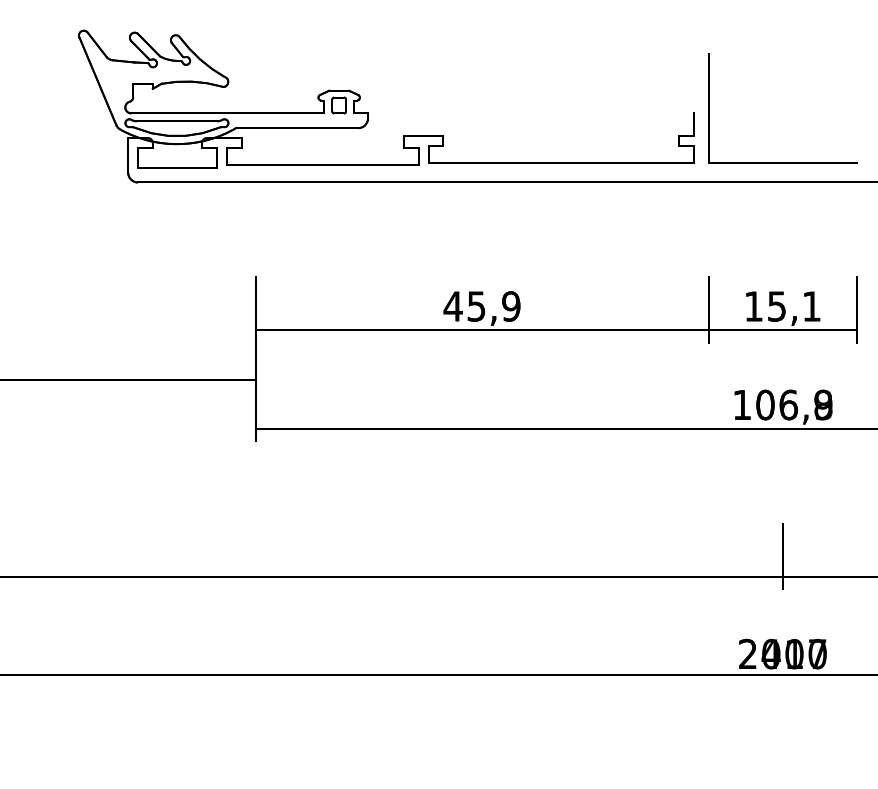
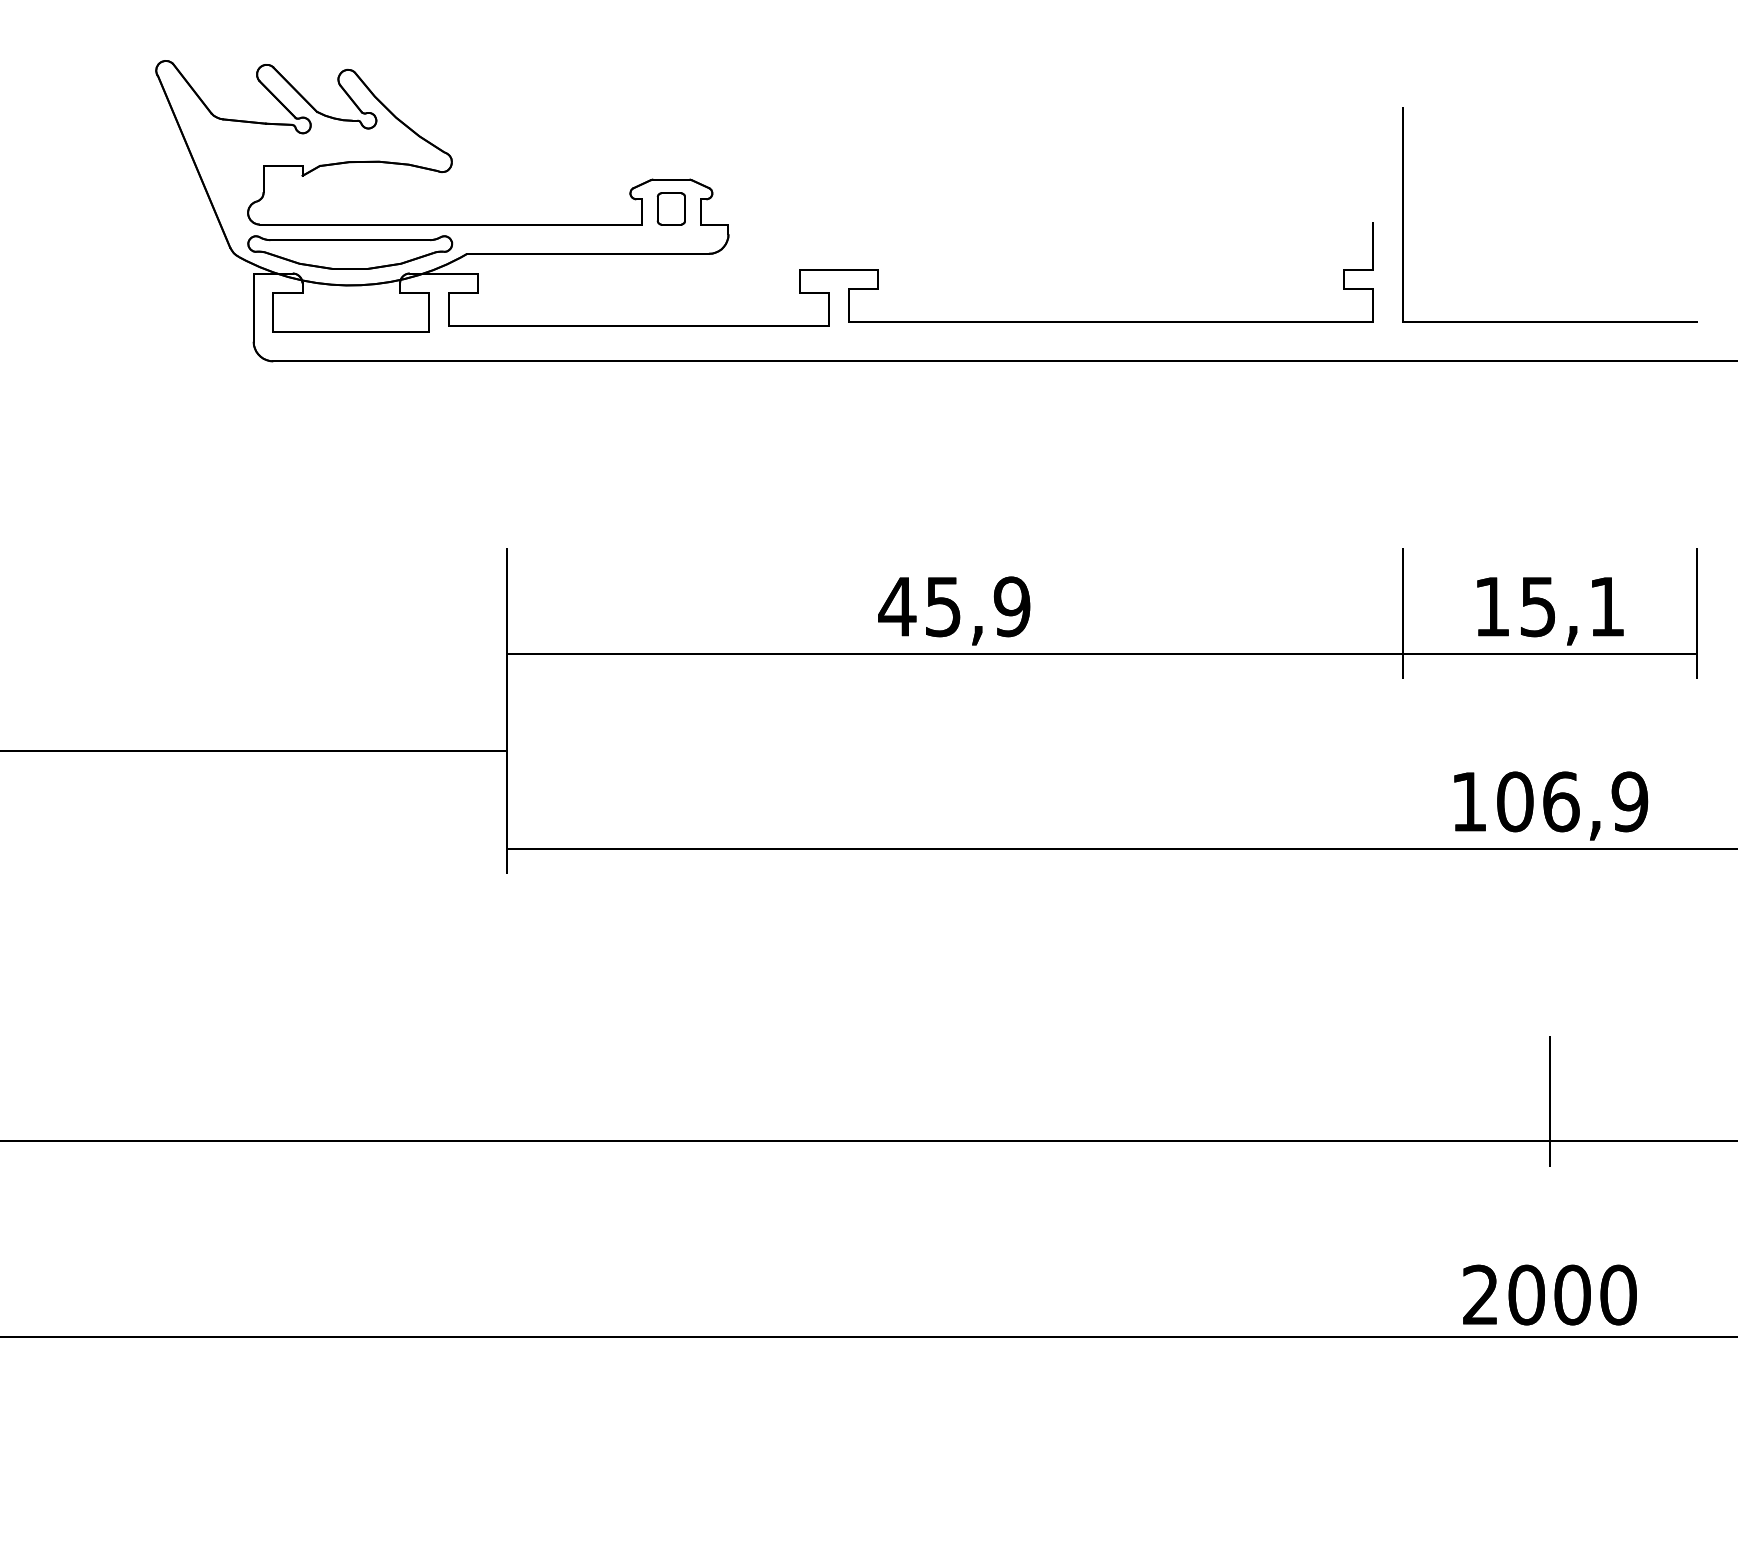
text: (823, 405) -> (1630, 802), 106,8 -> 106,9
text: (793, 653) -> (1570, 1293), 2417 -> 2000

